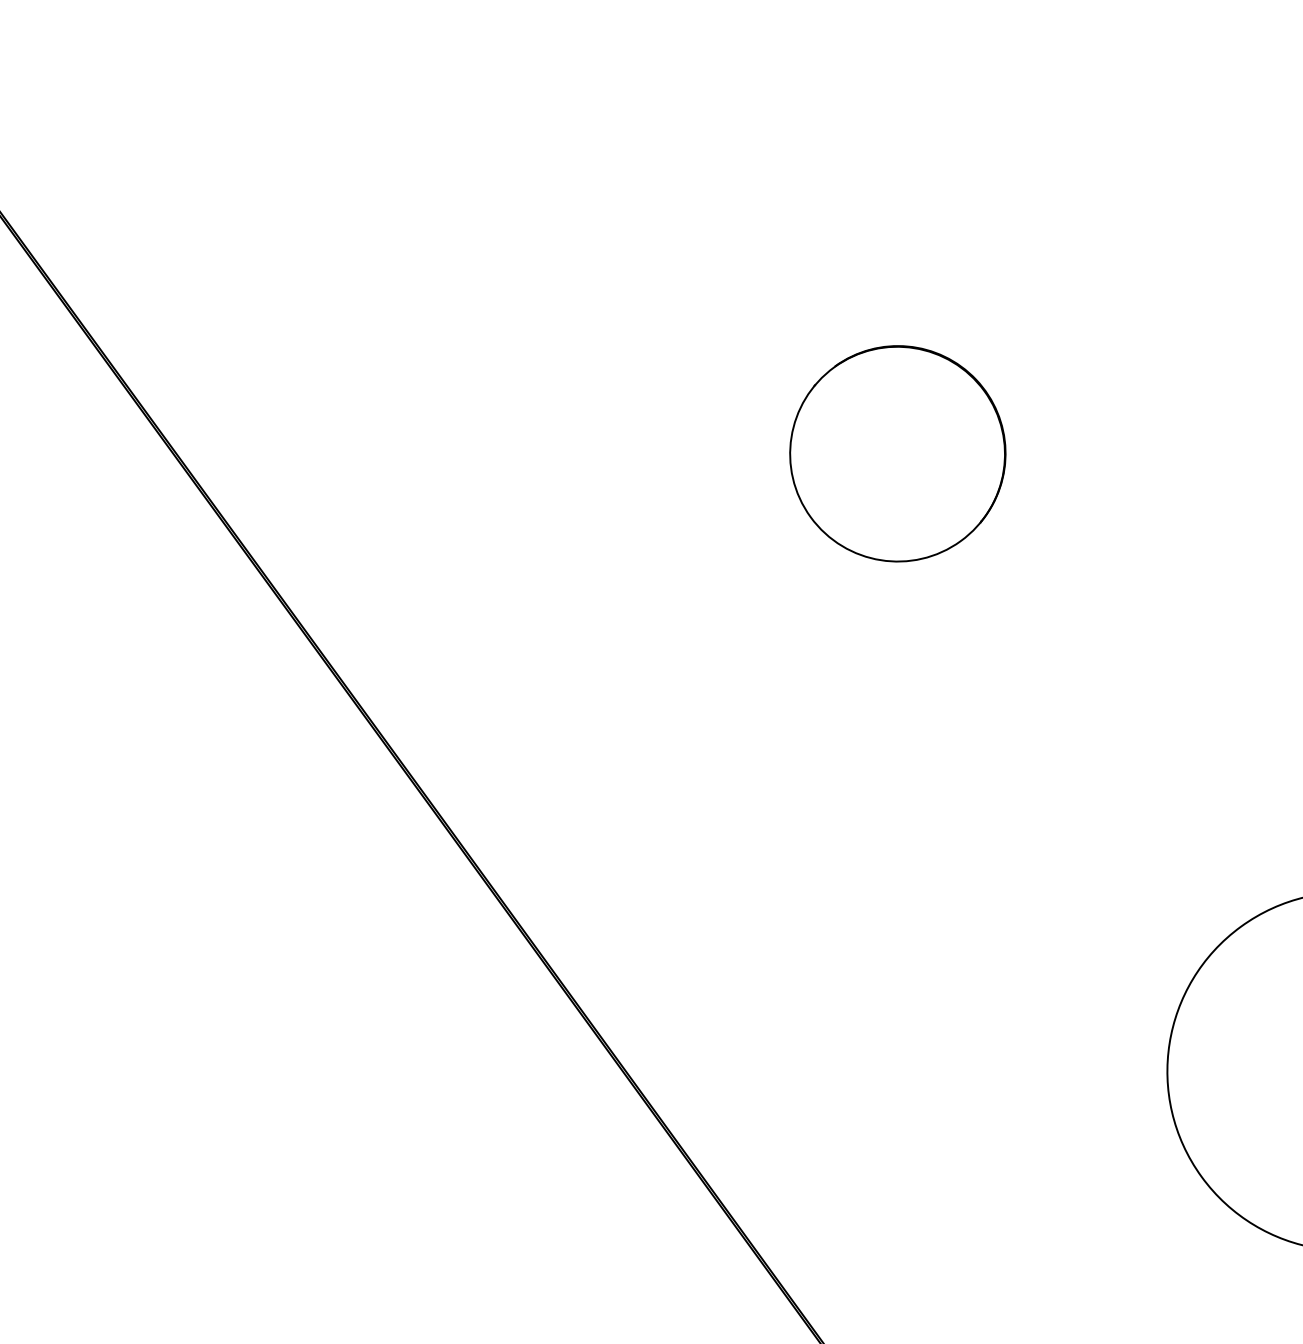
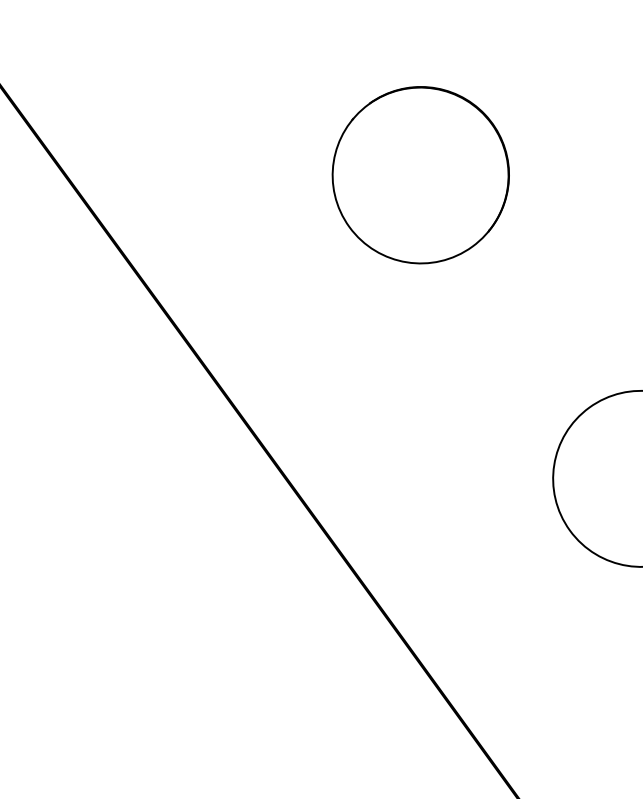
part: (897, 454) -> (420, 175), size x1.67

